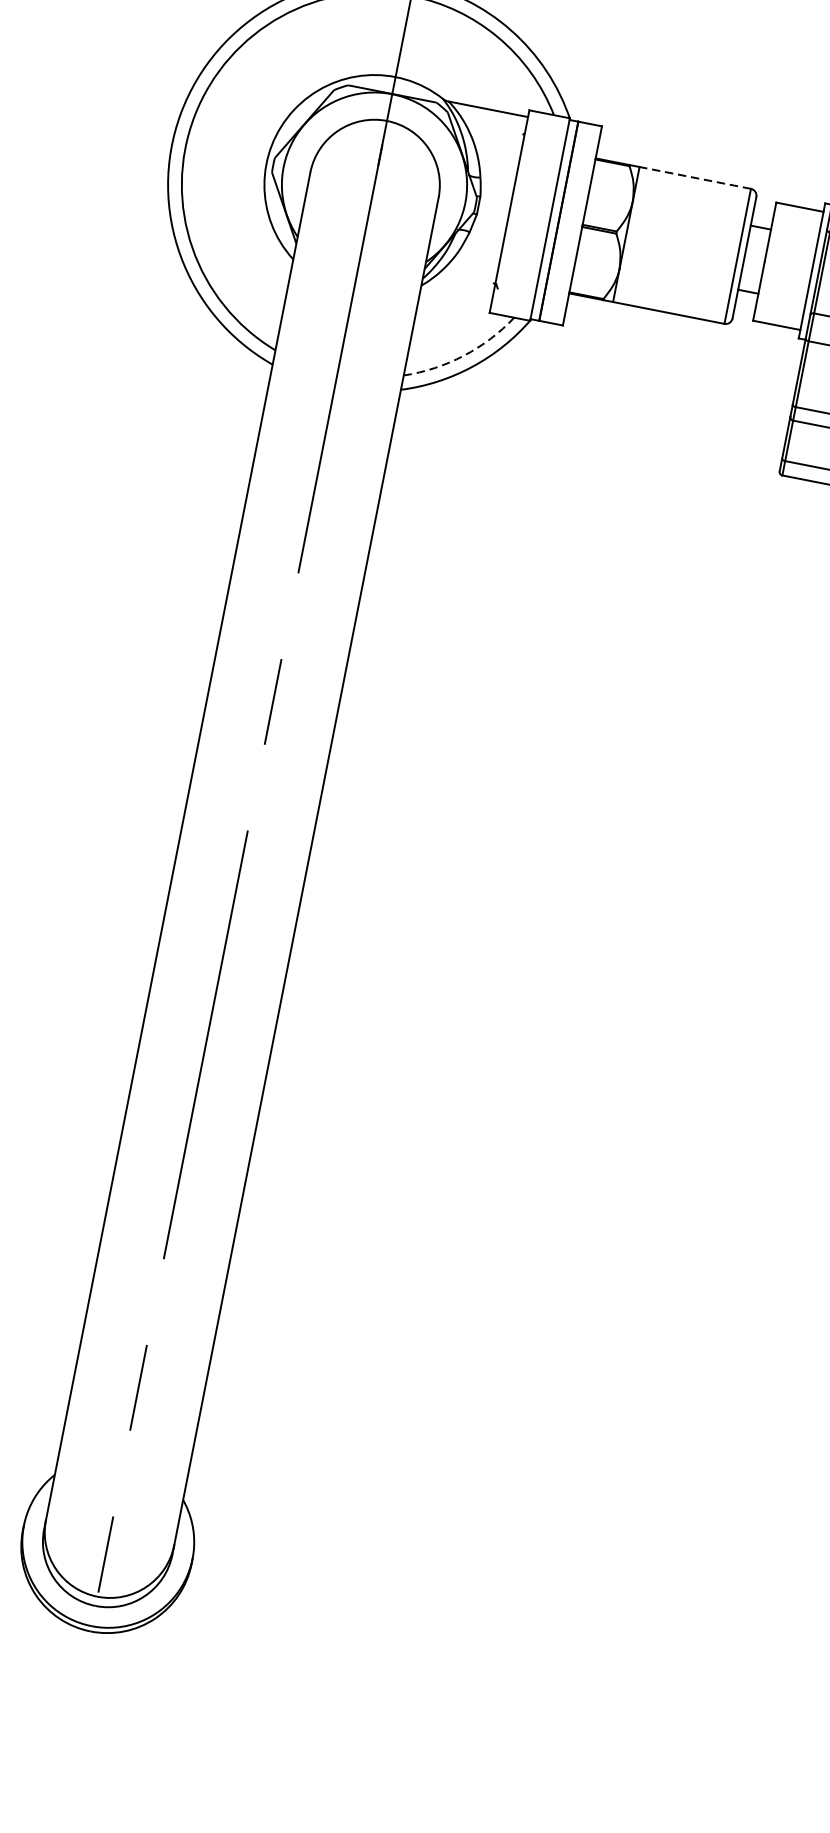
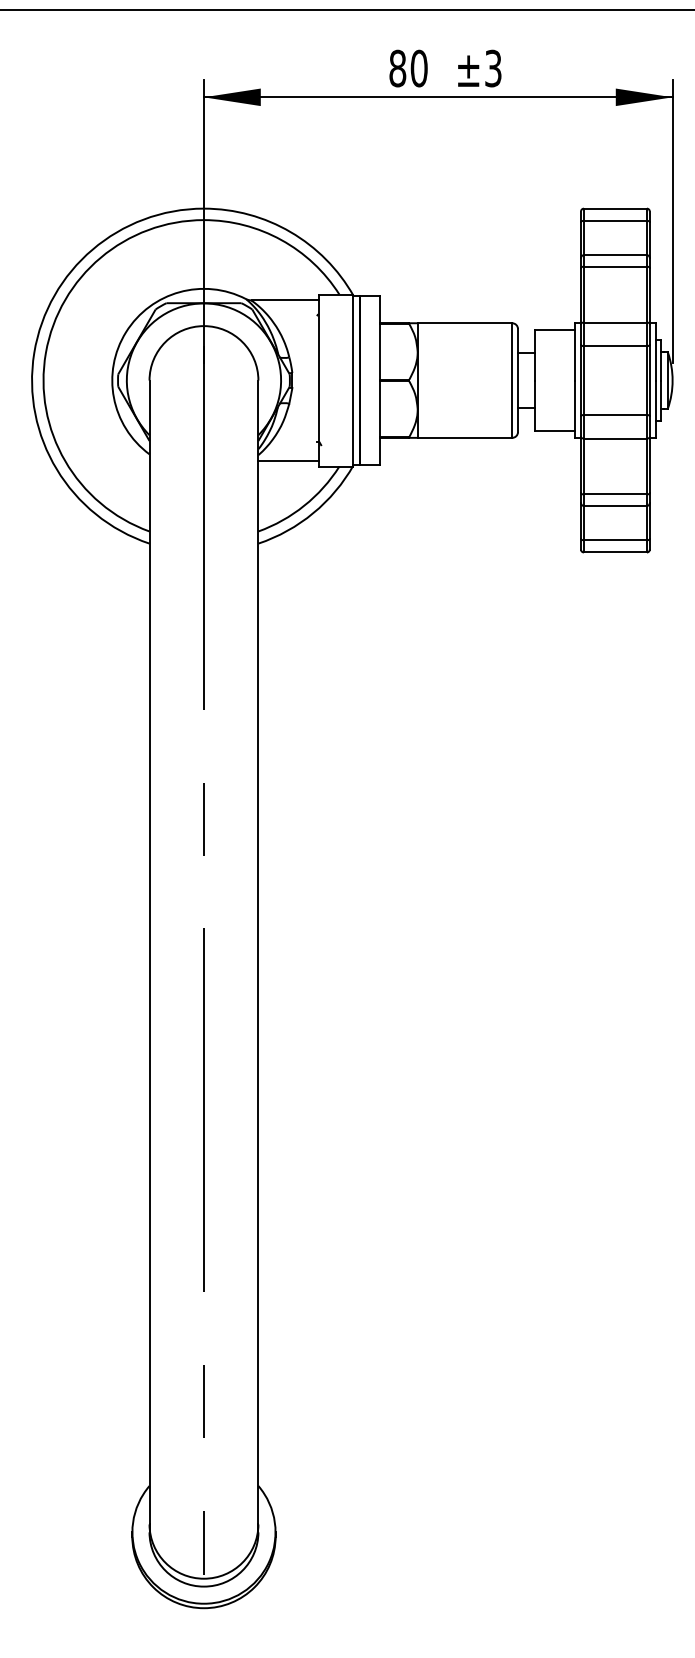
line: (694, 178) -> (464, 323), dashed -> solid
line: (455, 298) -> (288, 460), added
arc: (464, 355) -> (304, 505), dashed -> solid

